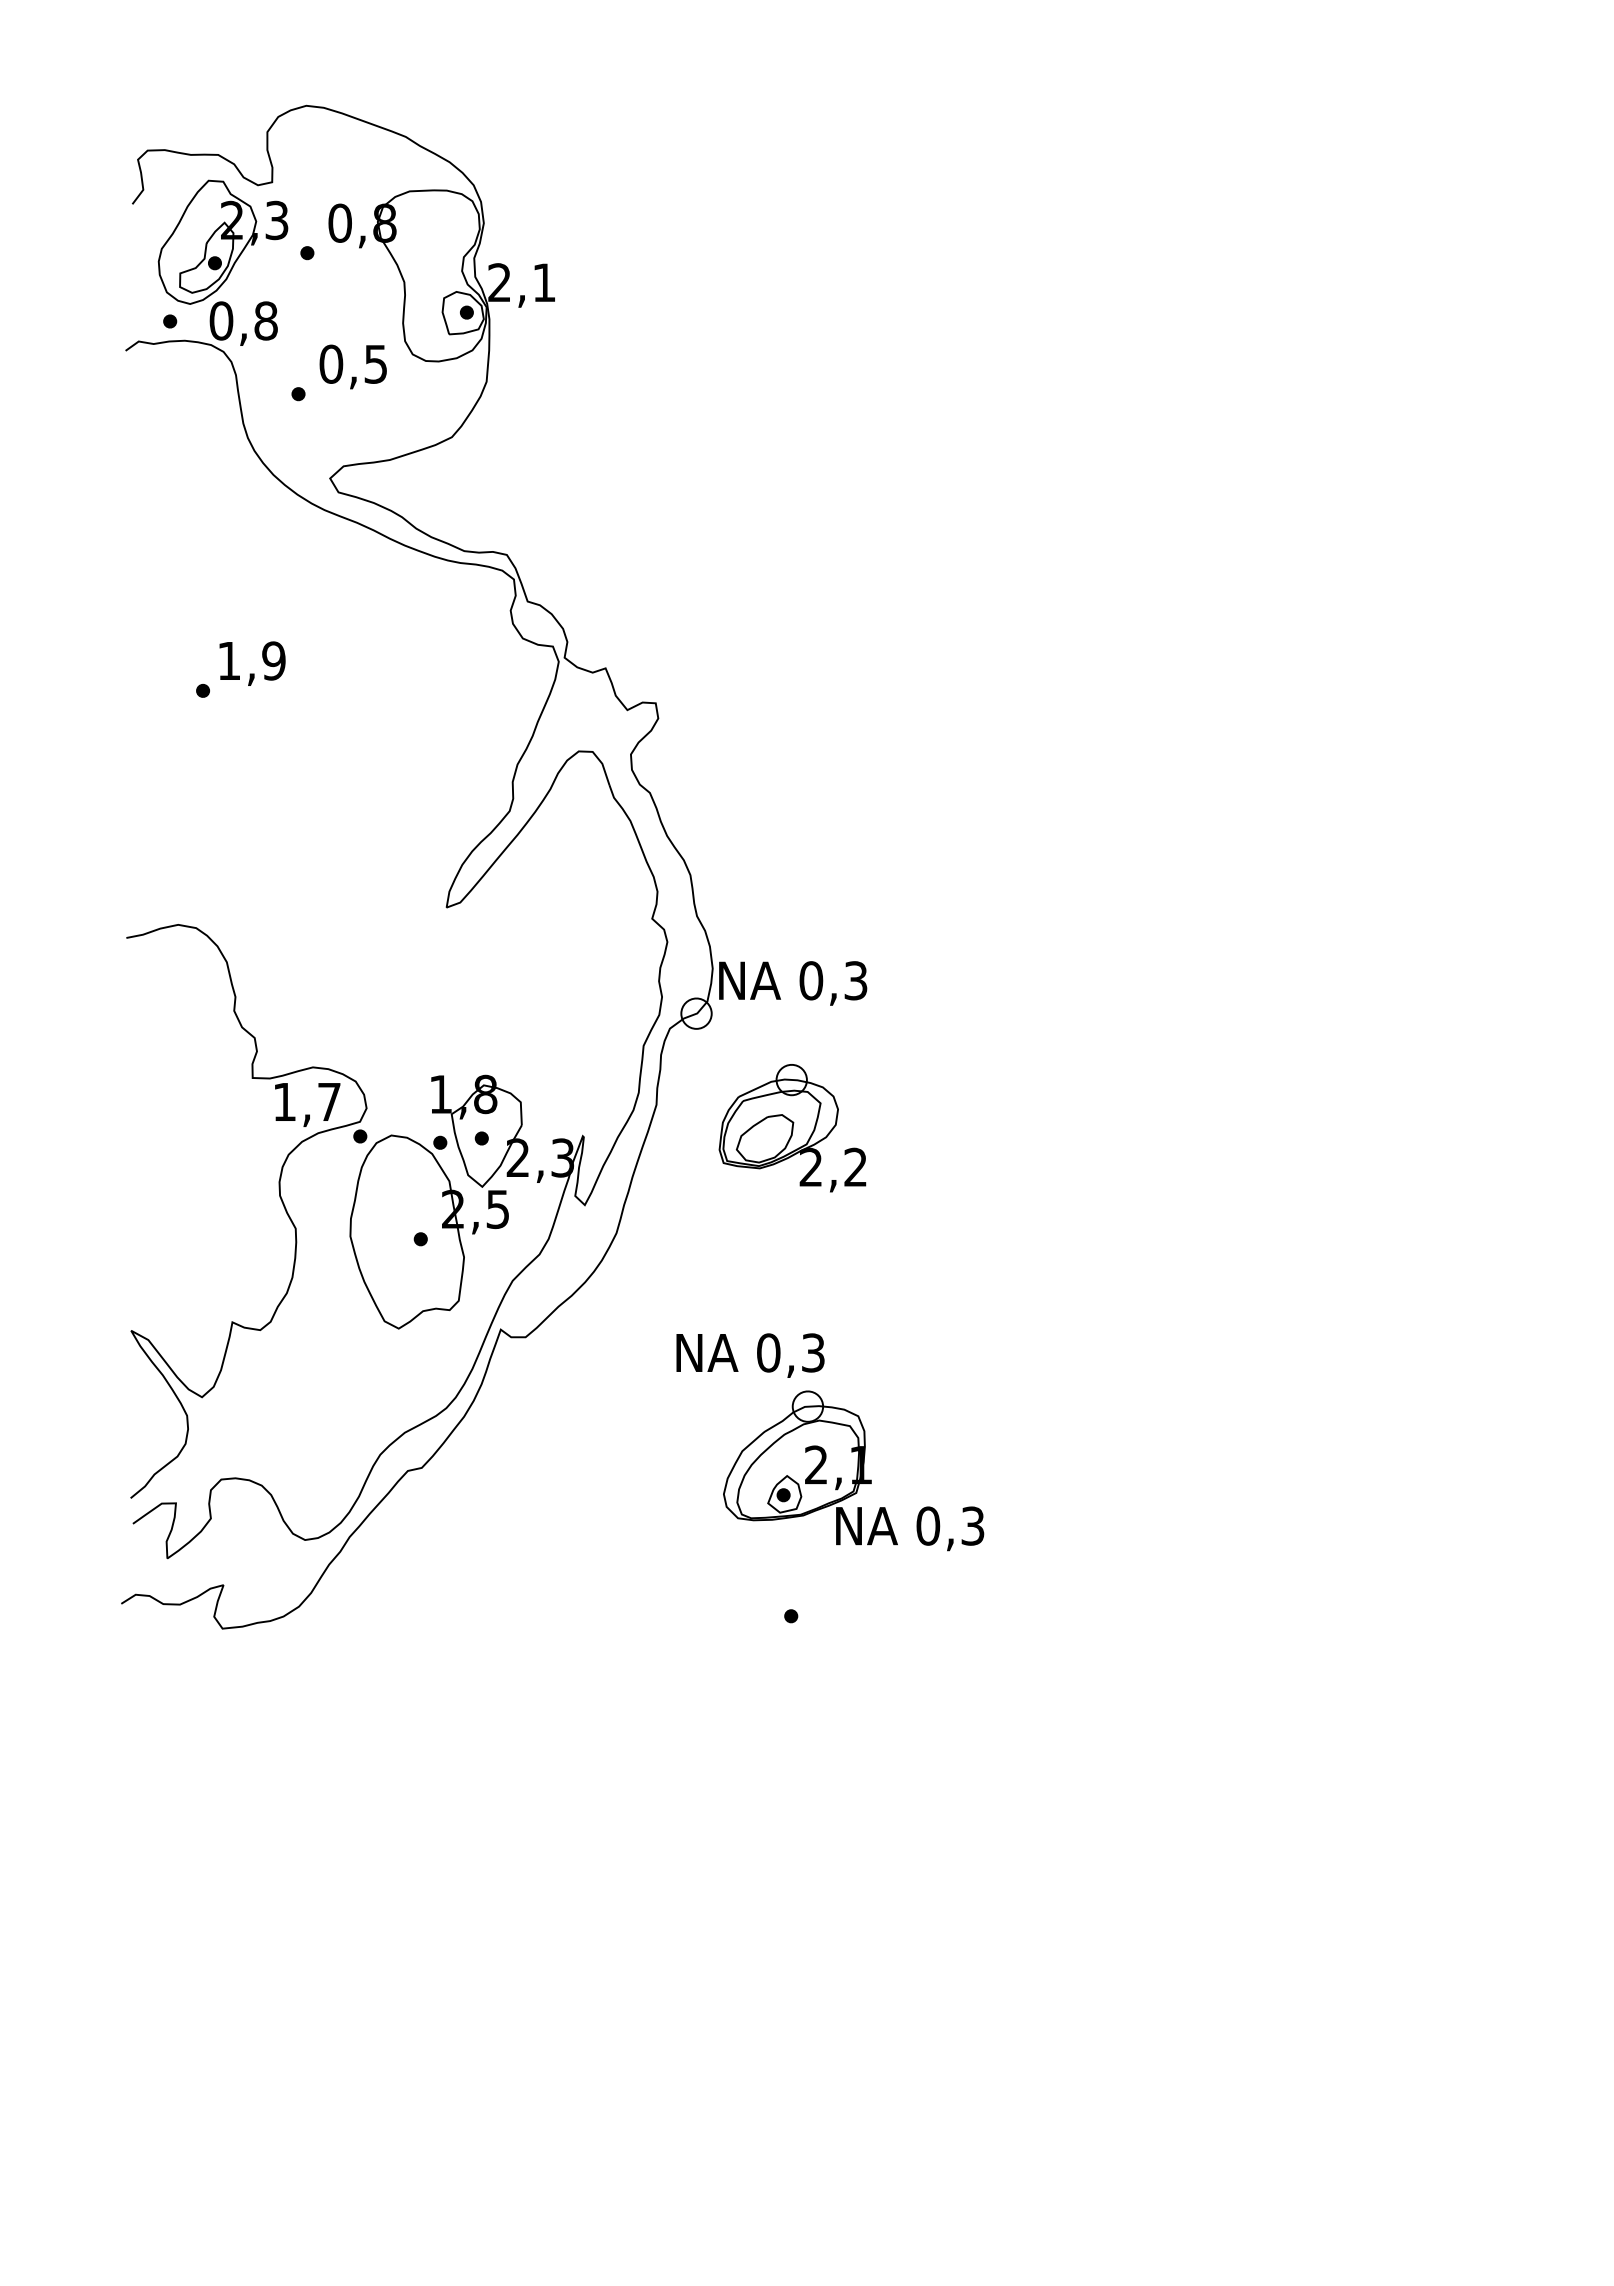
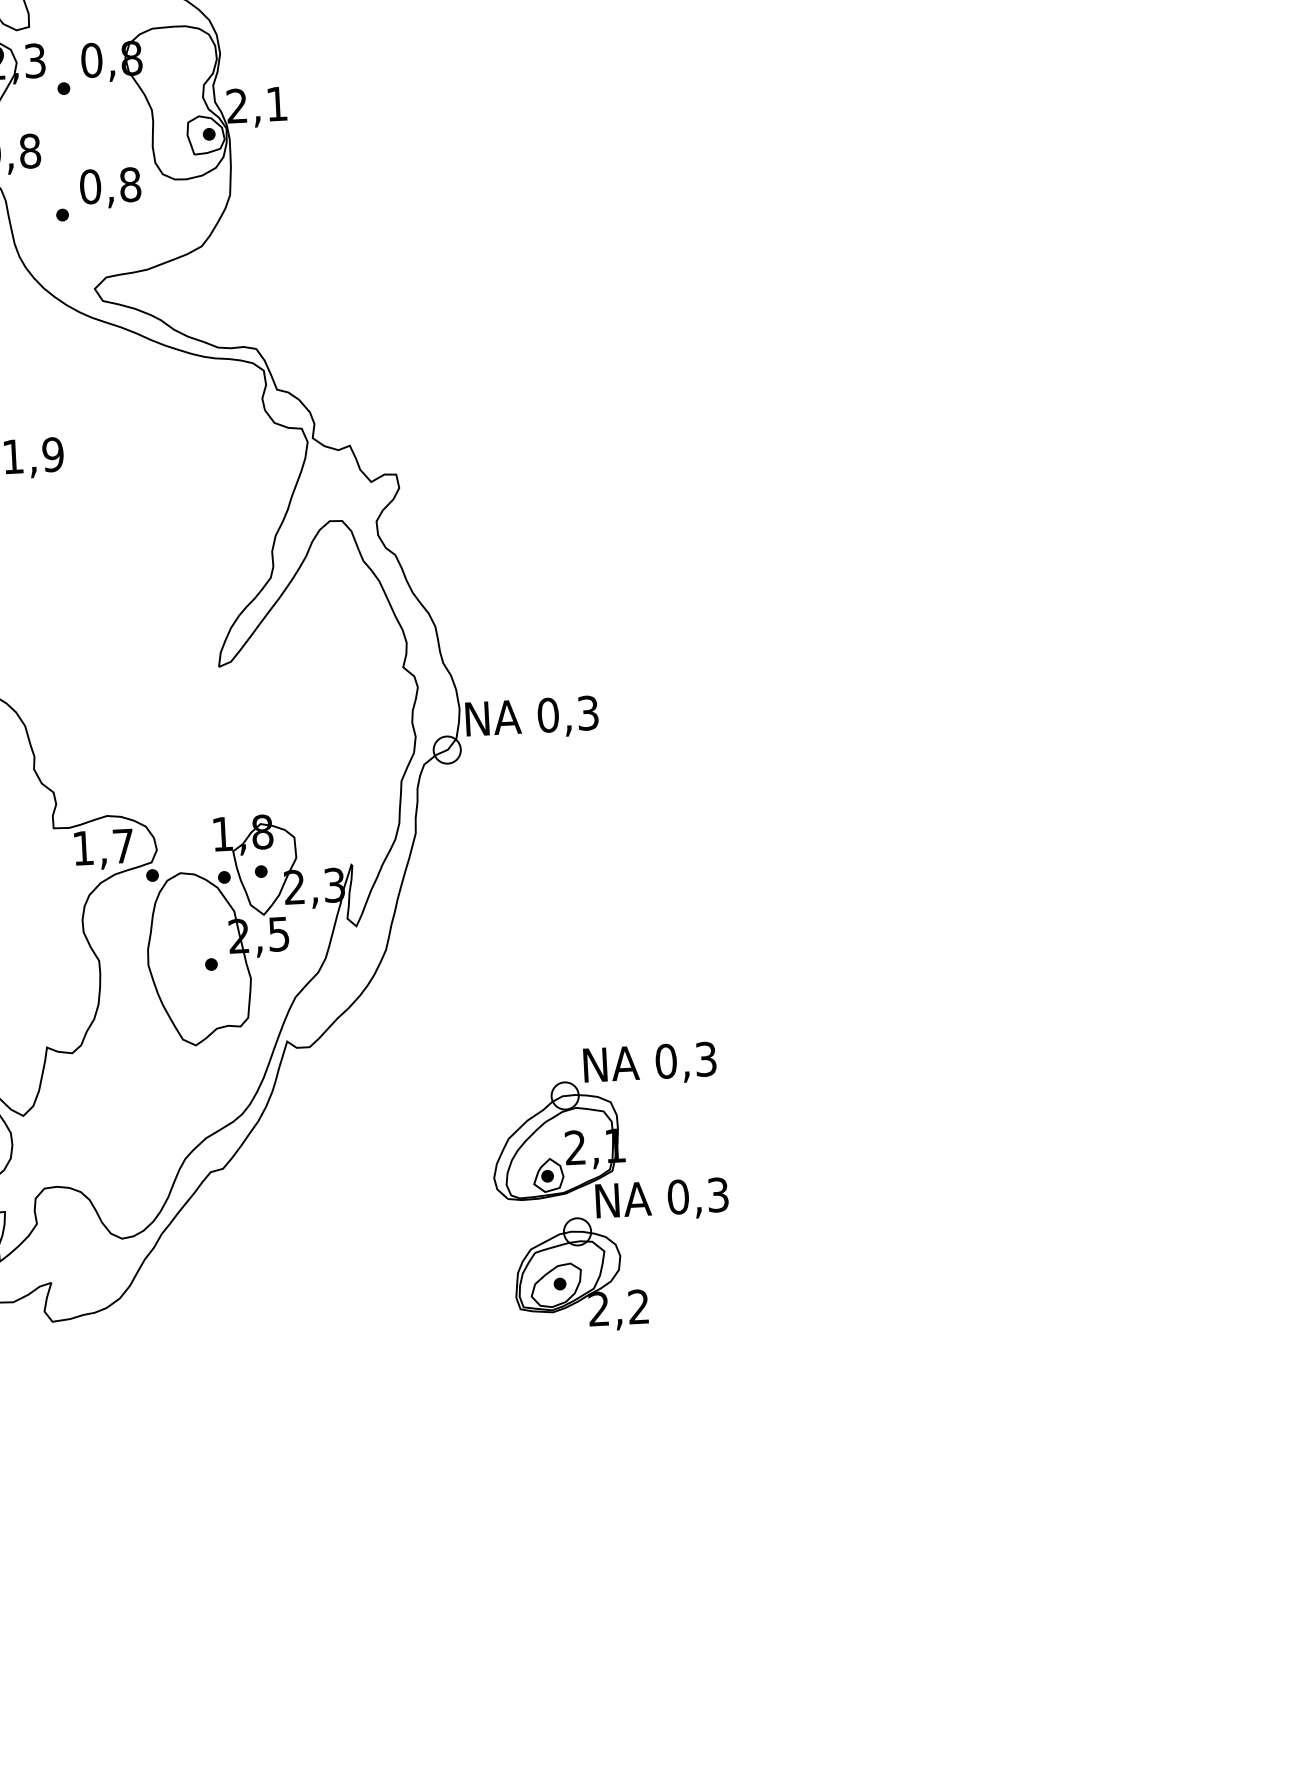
text: (375, 363) -> (129, 184), 0,5 -> 0,8
part: (792, 1128) -> (580, 1275), moved
text: (750, 1355) -> (650, 1064), moved

